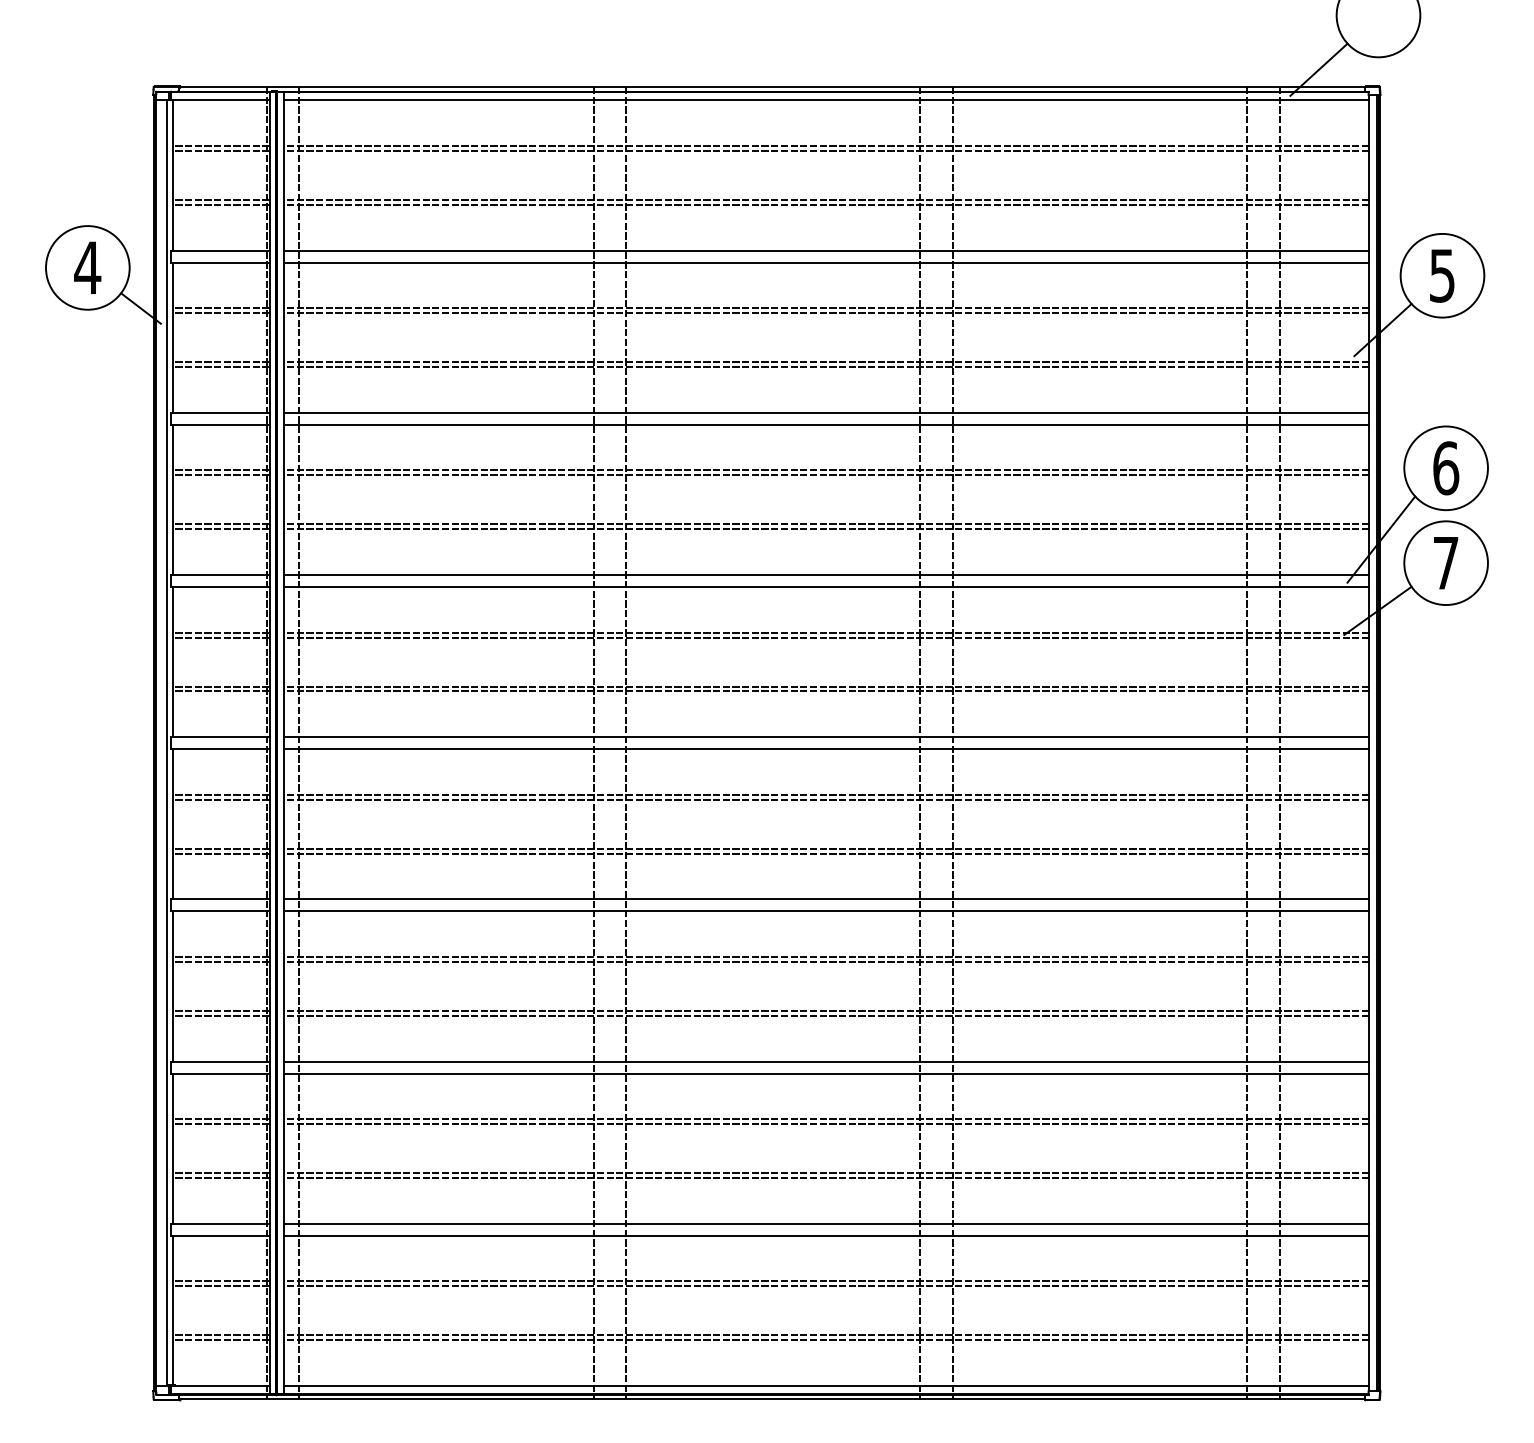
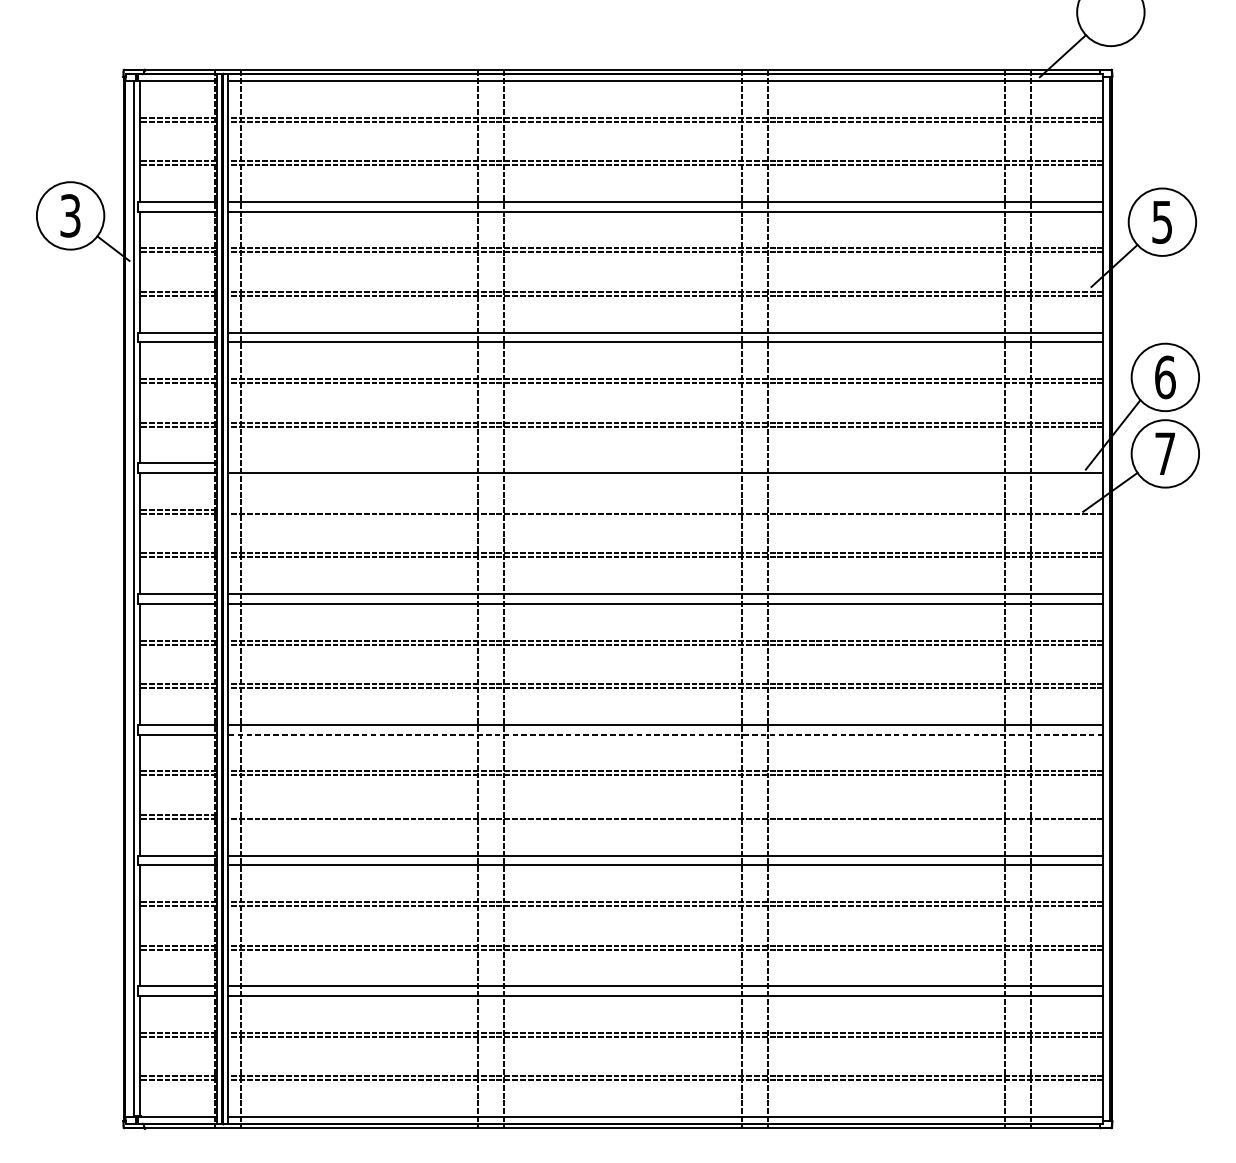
text: (87, 267) -> (70, 215), 4 -> 3
line: (826, 574) -> (665, 463), removed
line: (826, 632) -> (665, 509), removed
line: (826, 911) -> (665, 734), solid -> dashed
line: (826, 1011) -> (665, 815), removed

